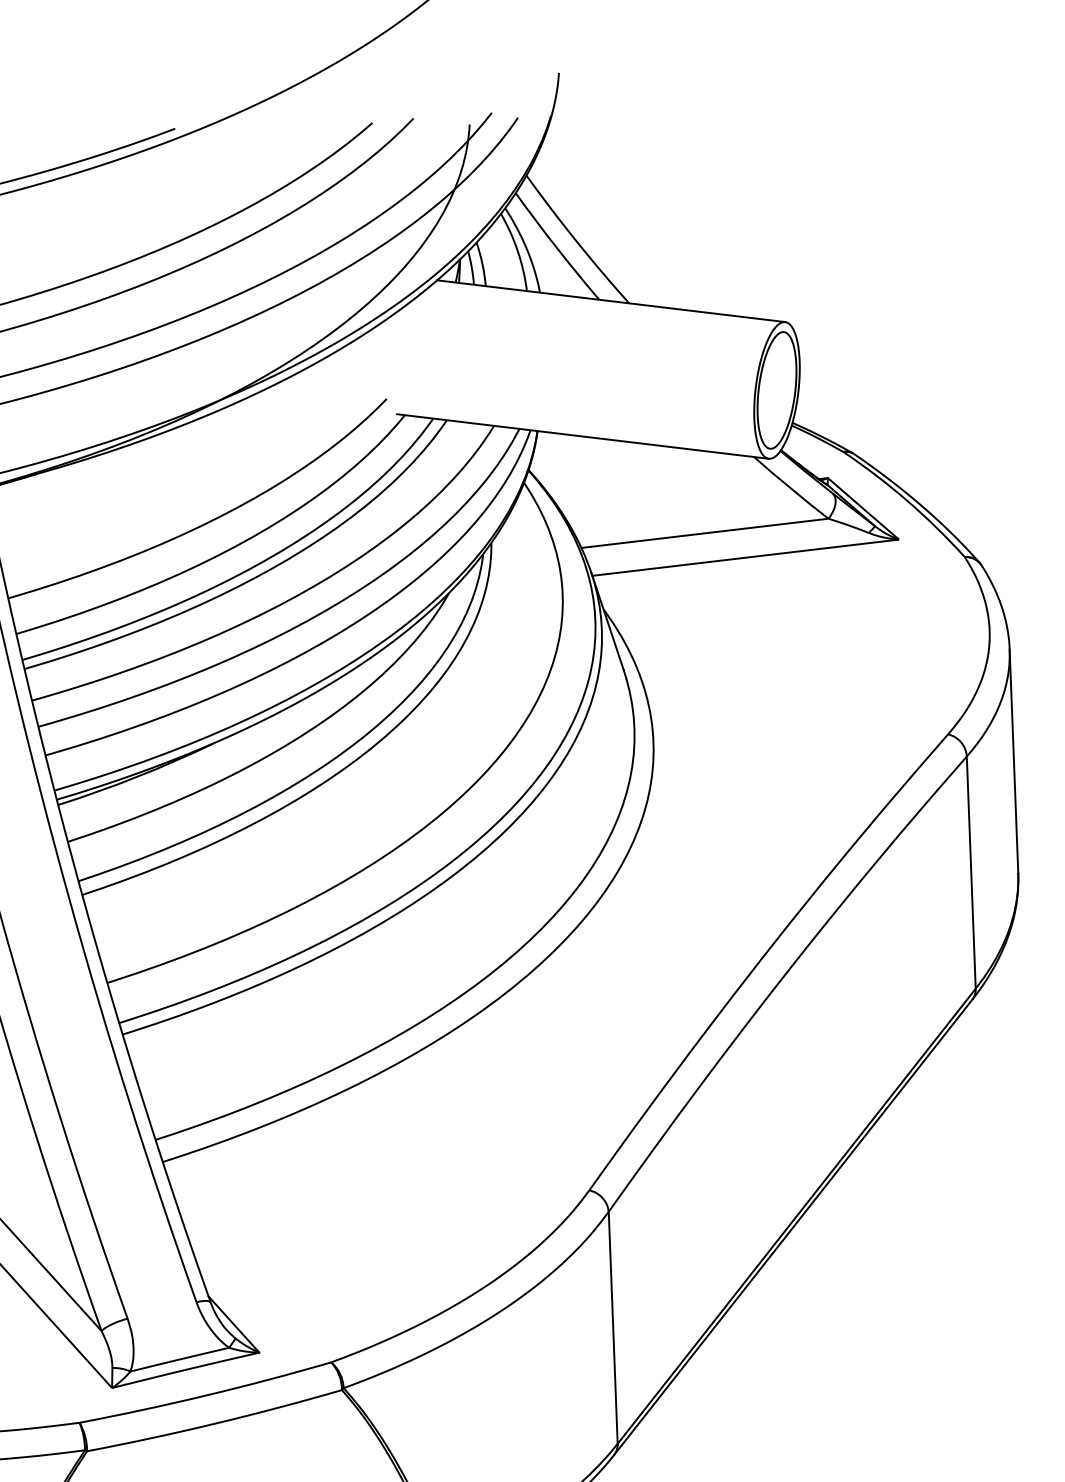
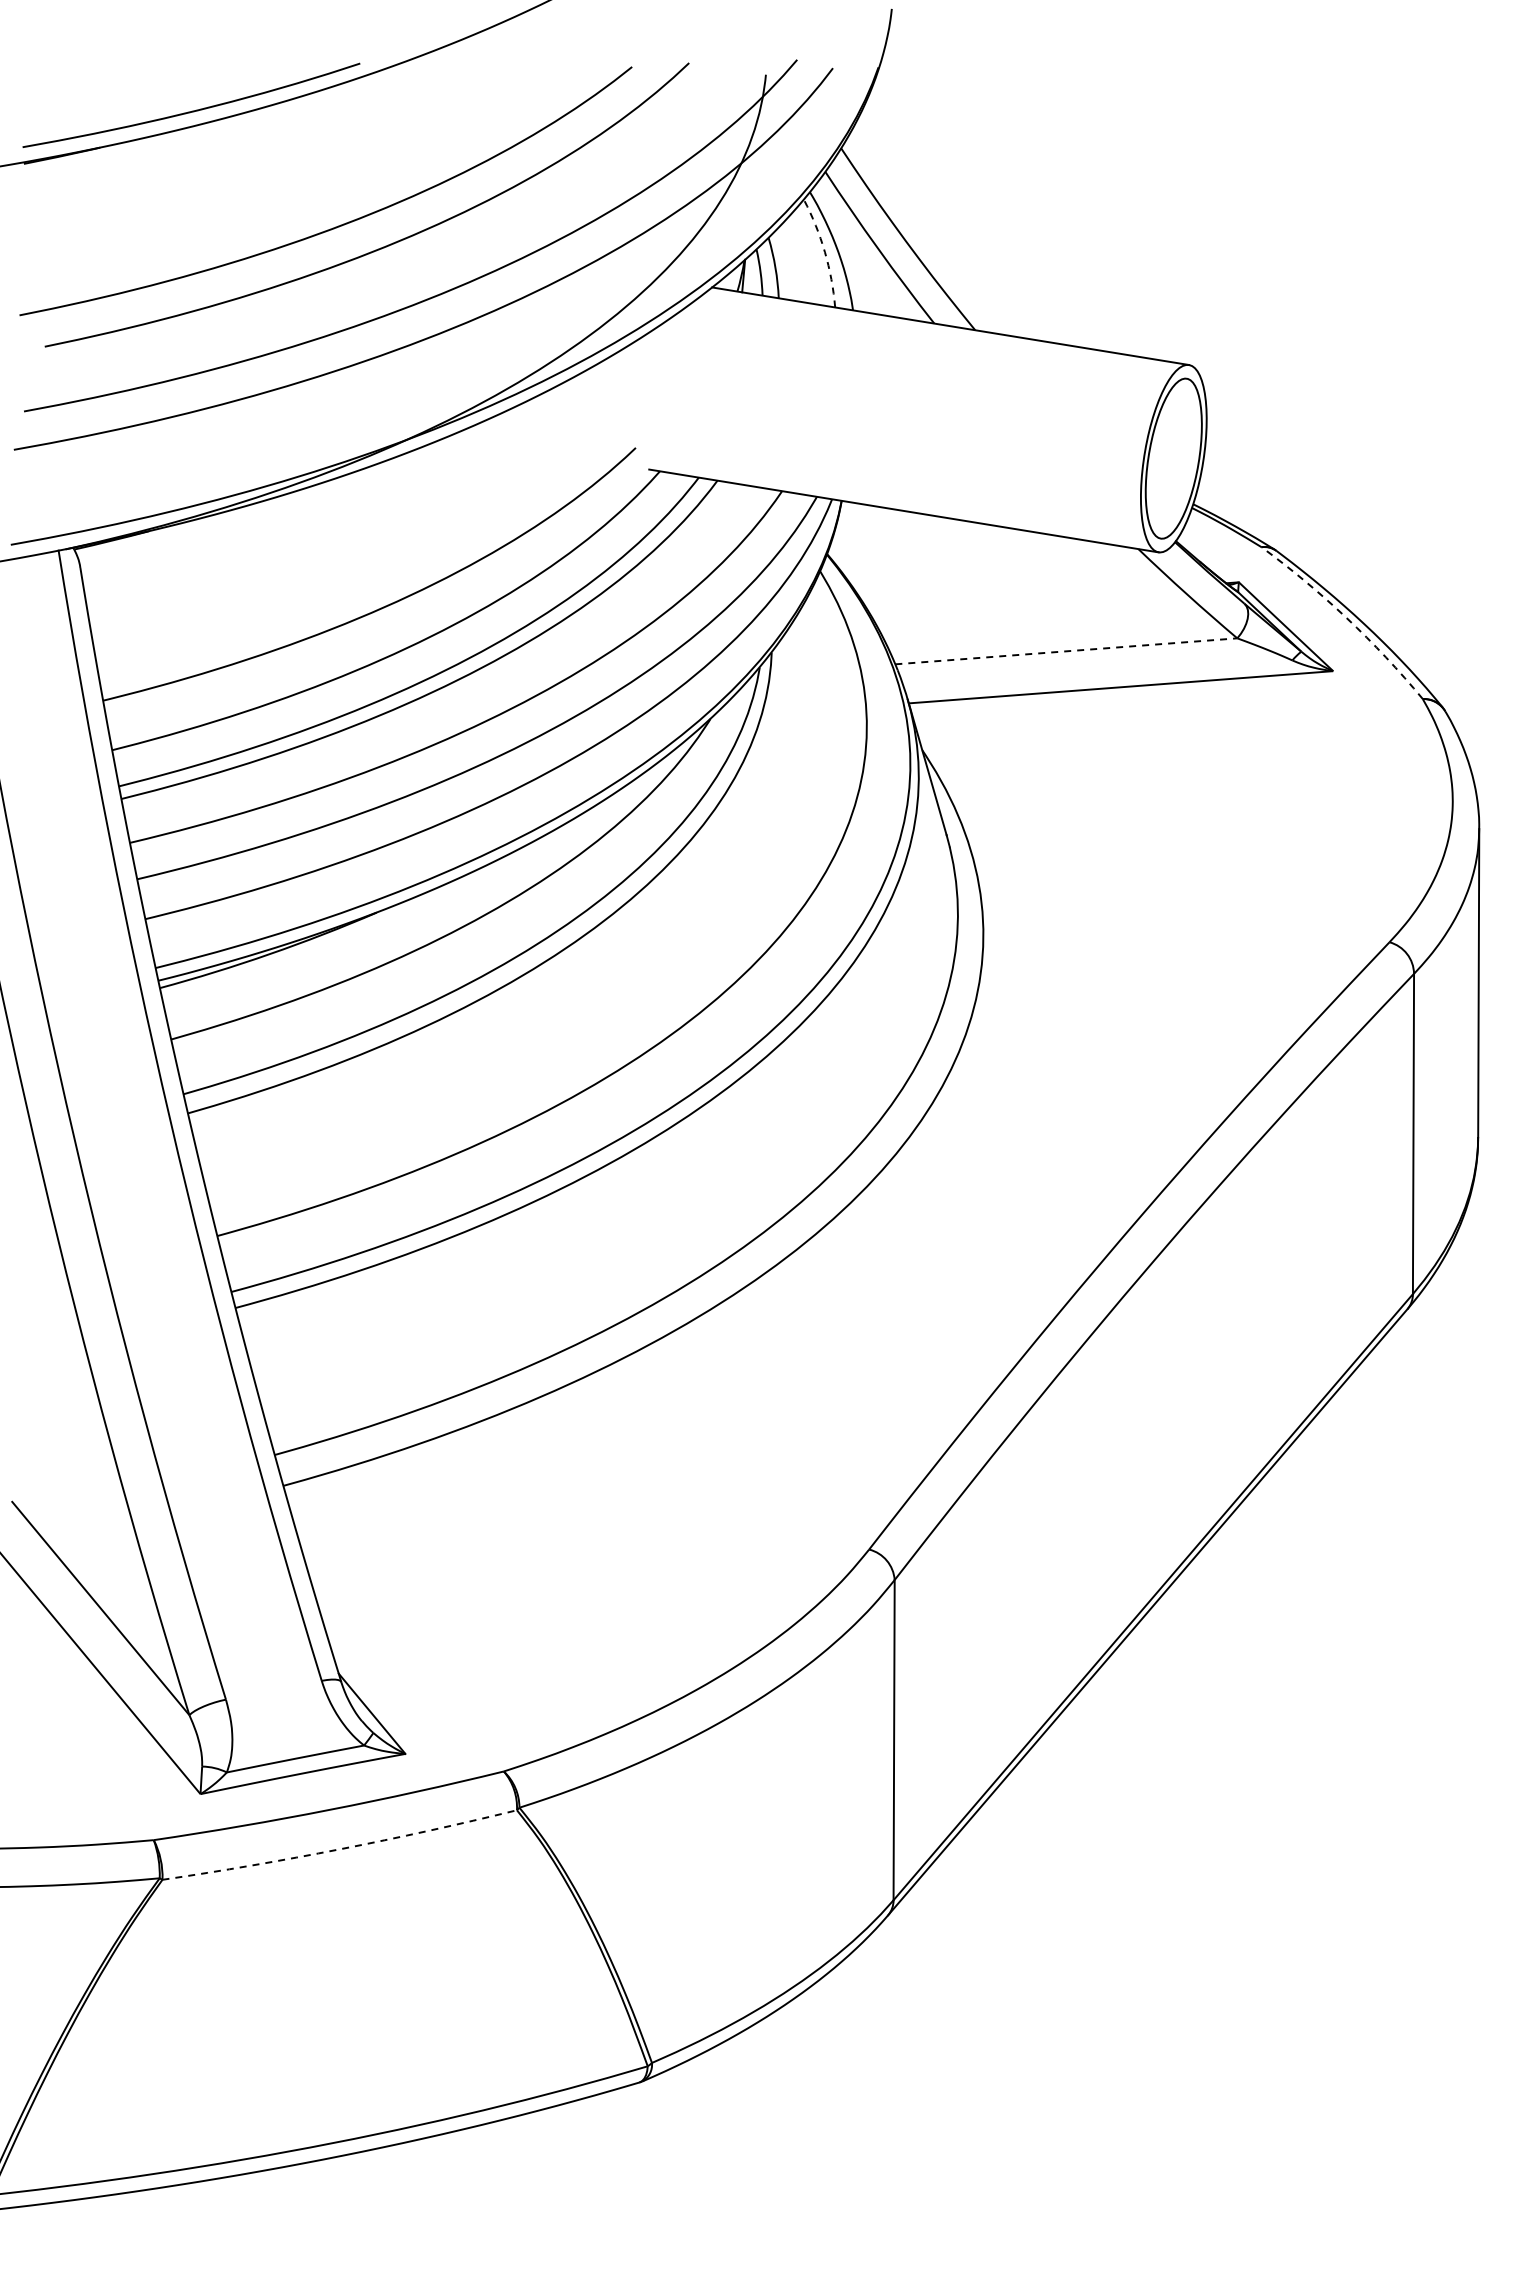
arc: (517, 251) -> (824, 252), solid -> dashed
arc: (907, 501) -> (1346, 618), solid -> dashed
line: (705, 533) -> (1067, 651), solid -> dashed
arc: (215, 1423) -> (340, 1849), solid -> dashed

